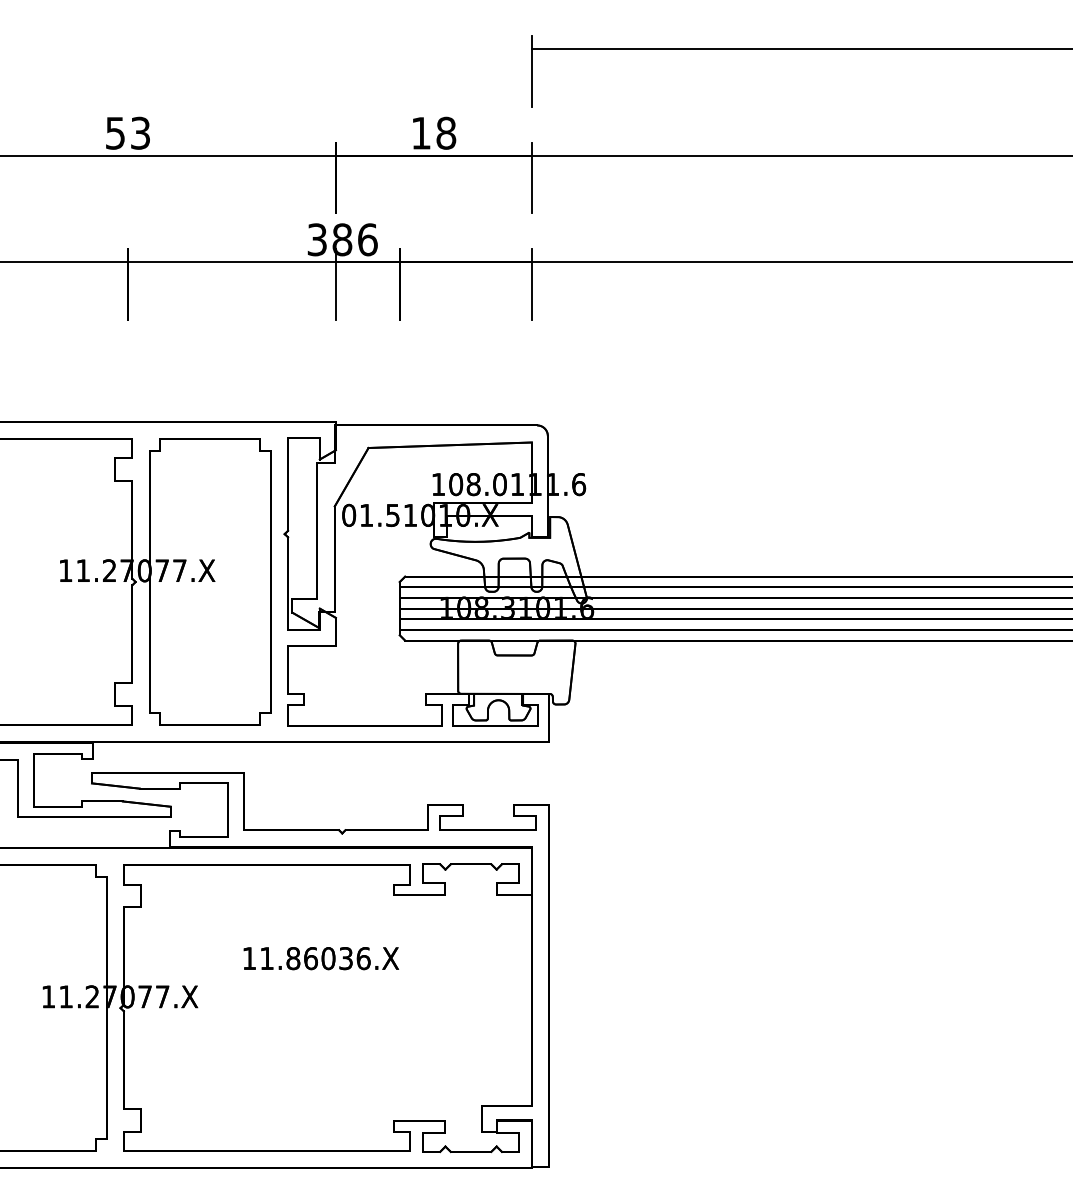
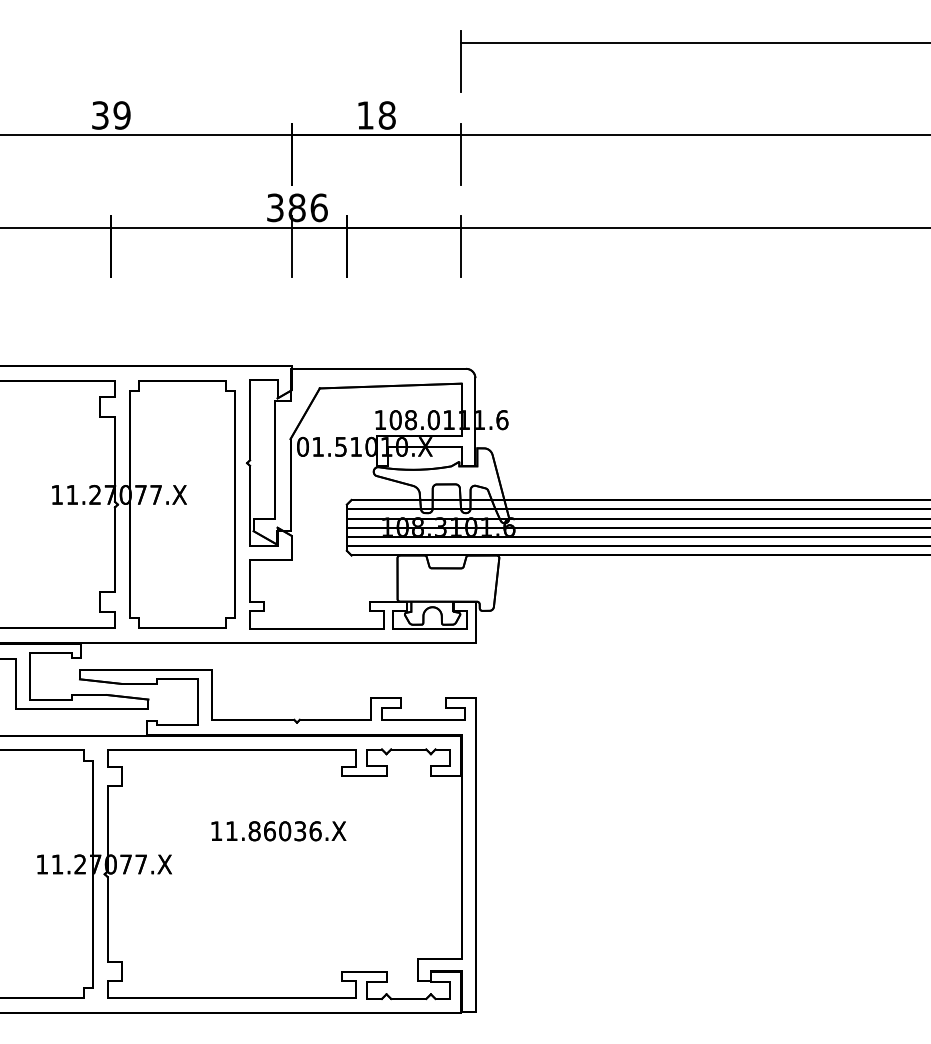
text: (128, 132) -> (111, 114), 53 -> 39

